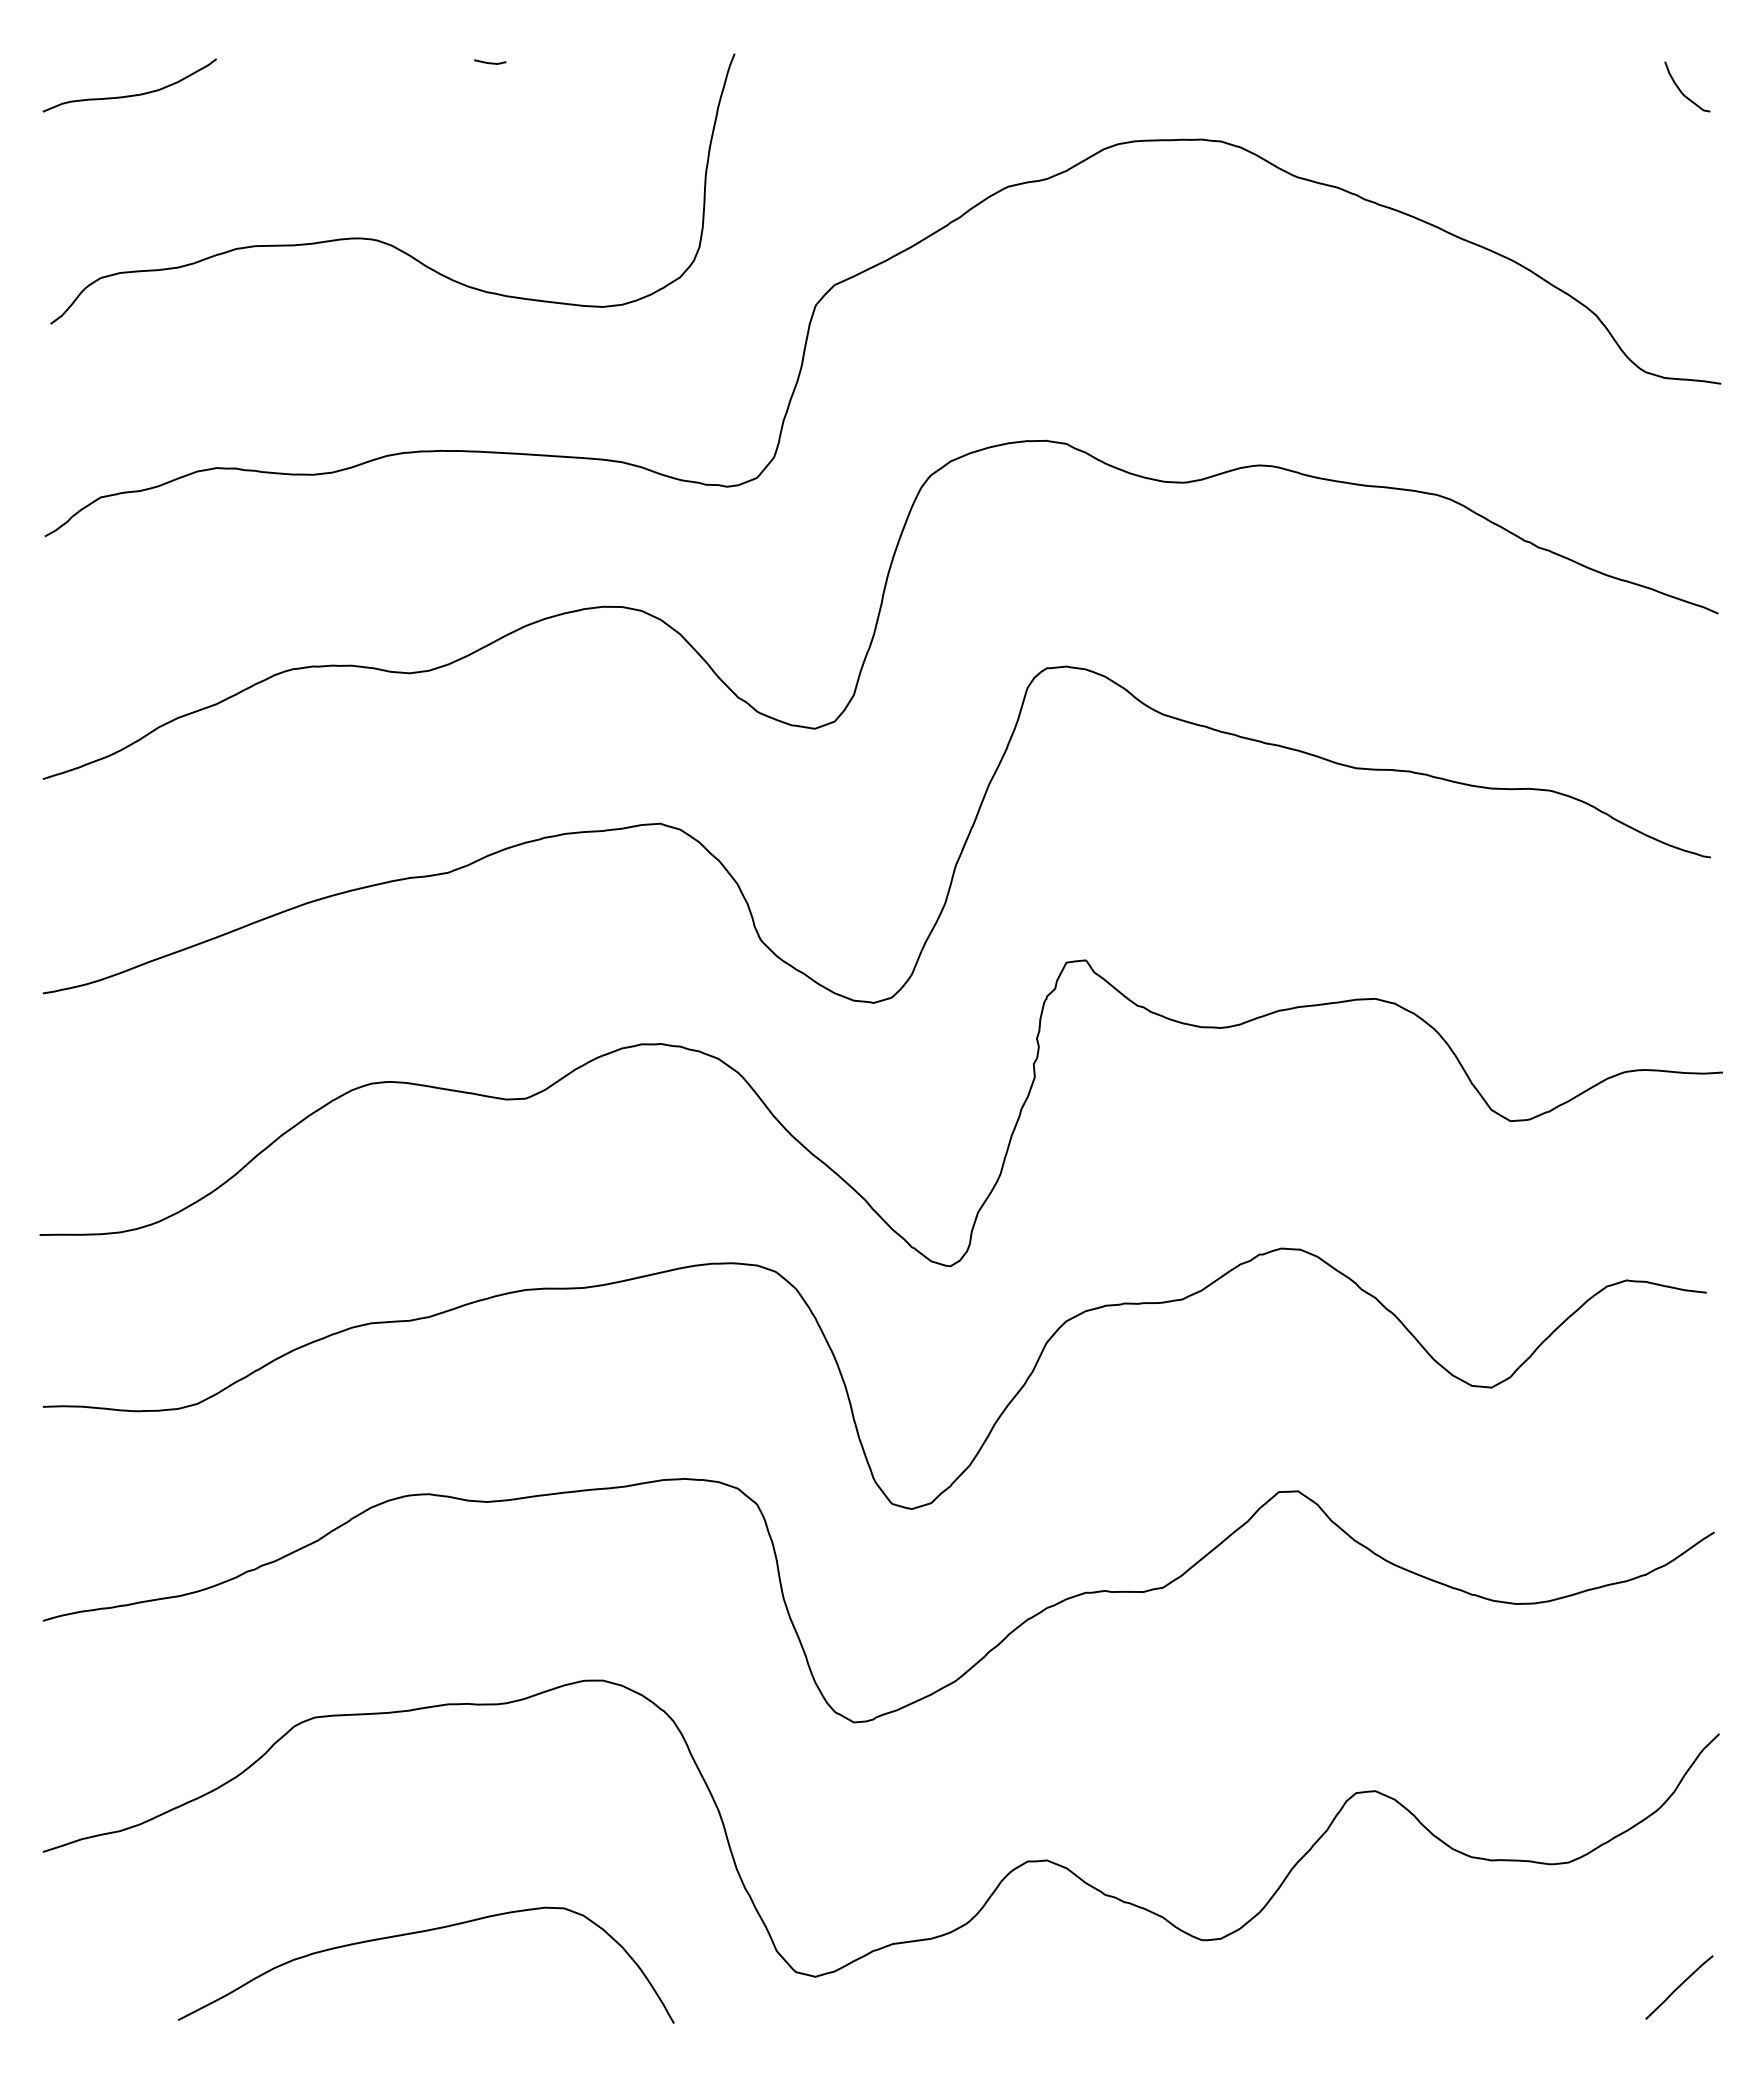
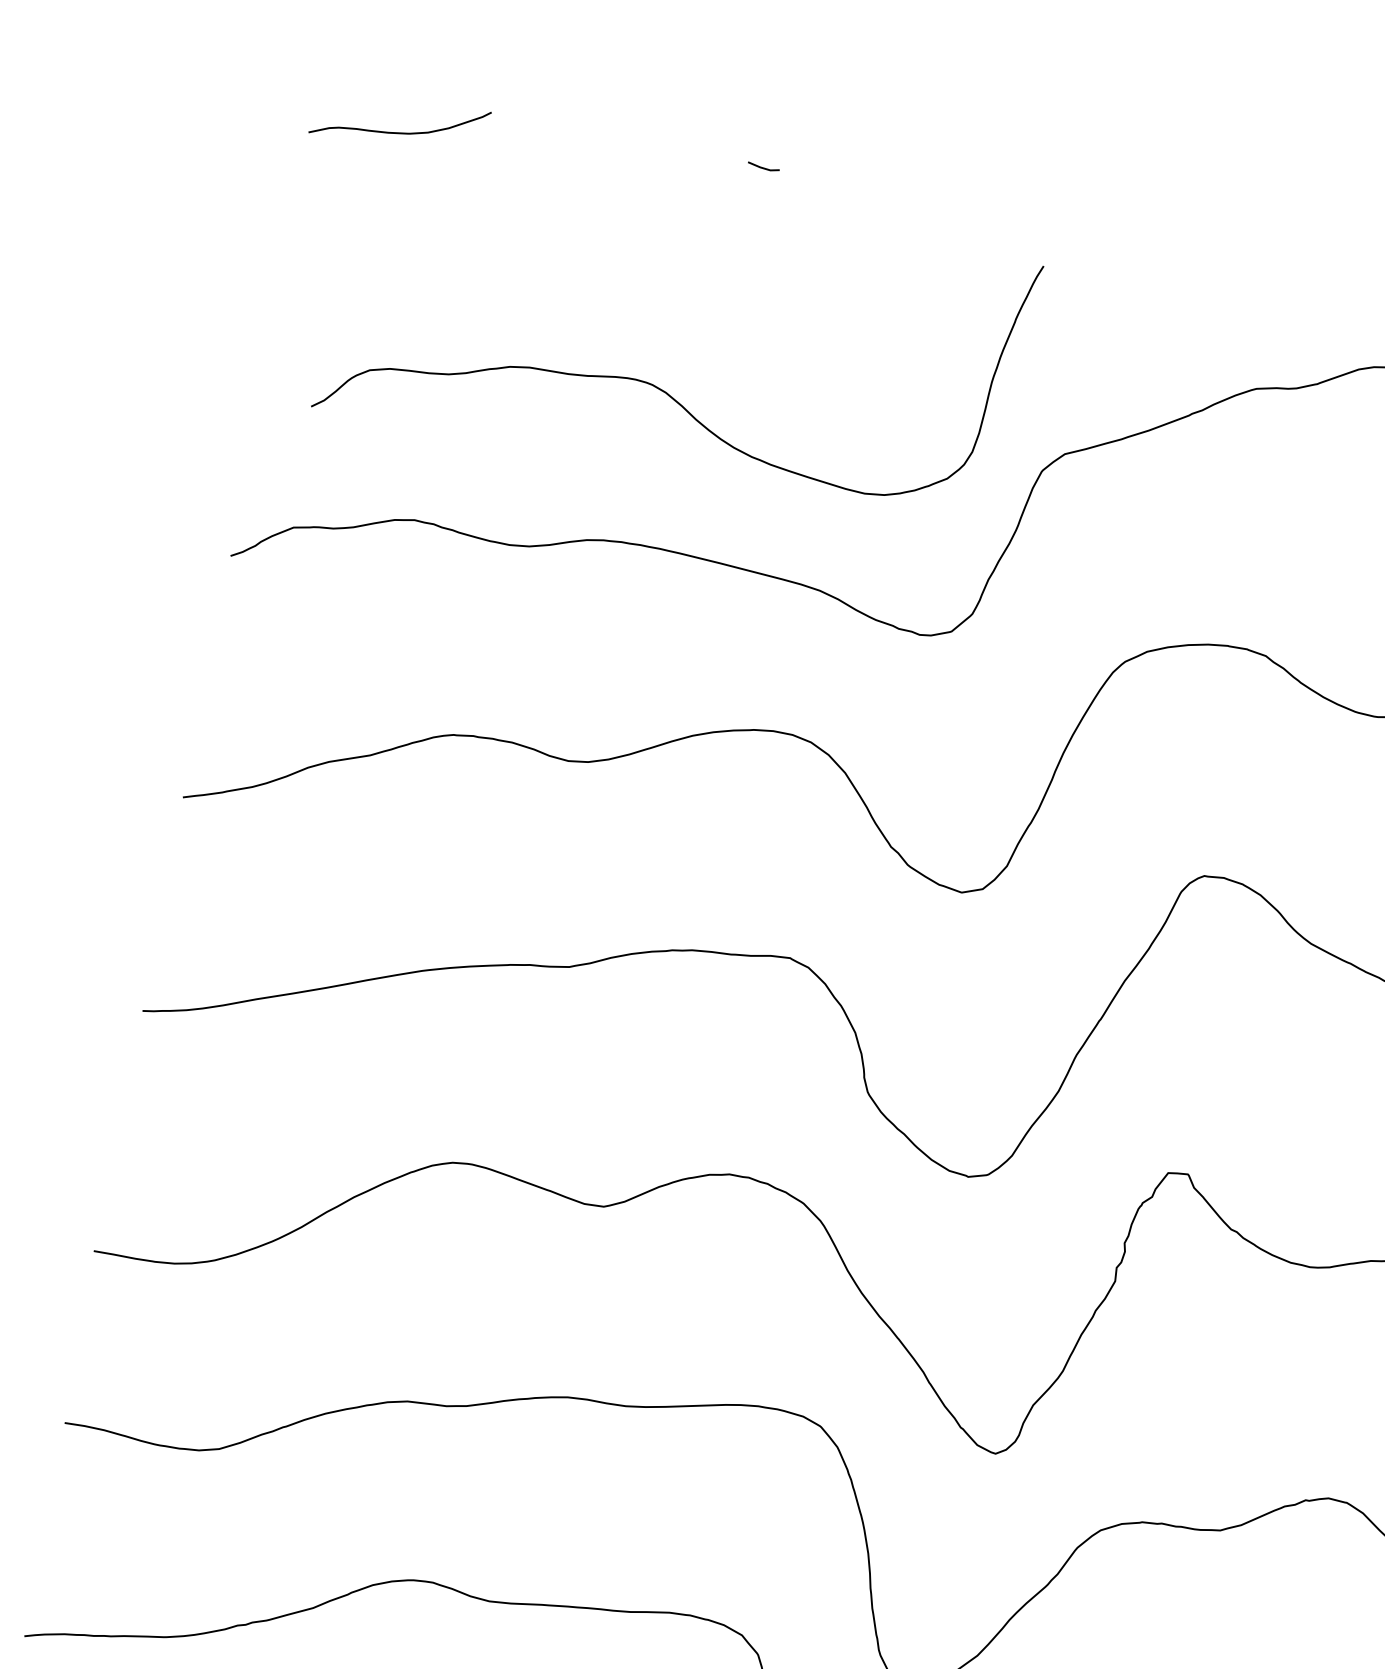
curve: (377, 239) -> (652, 383), moved

